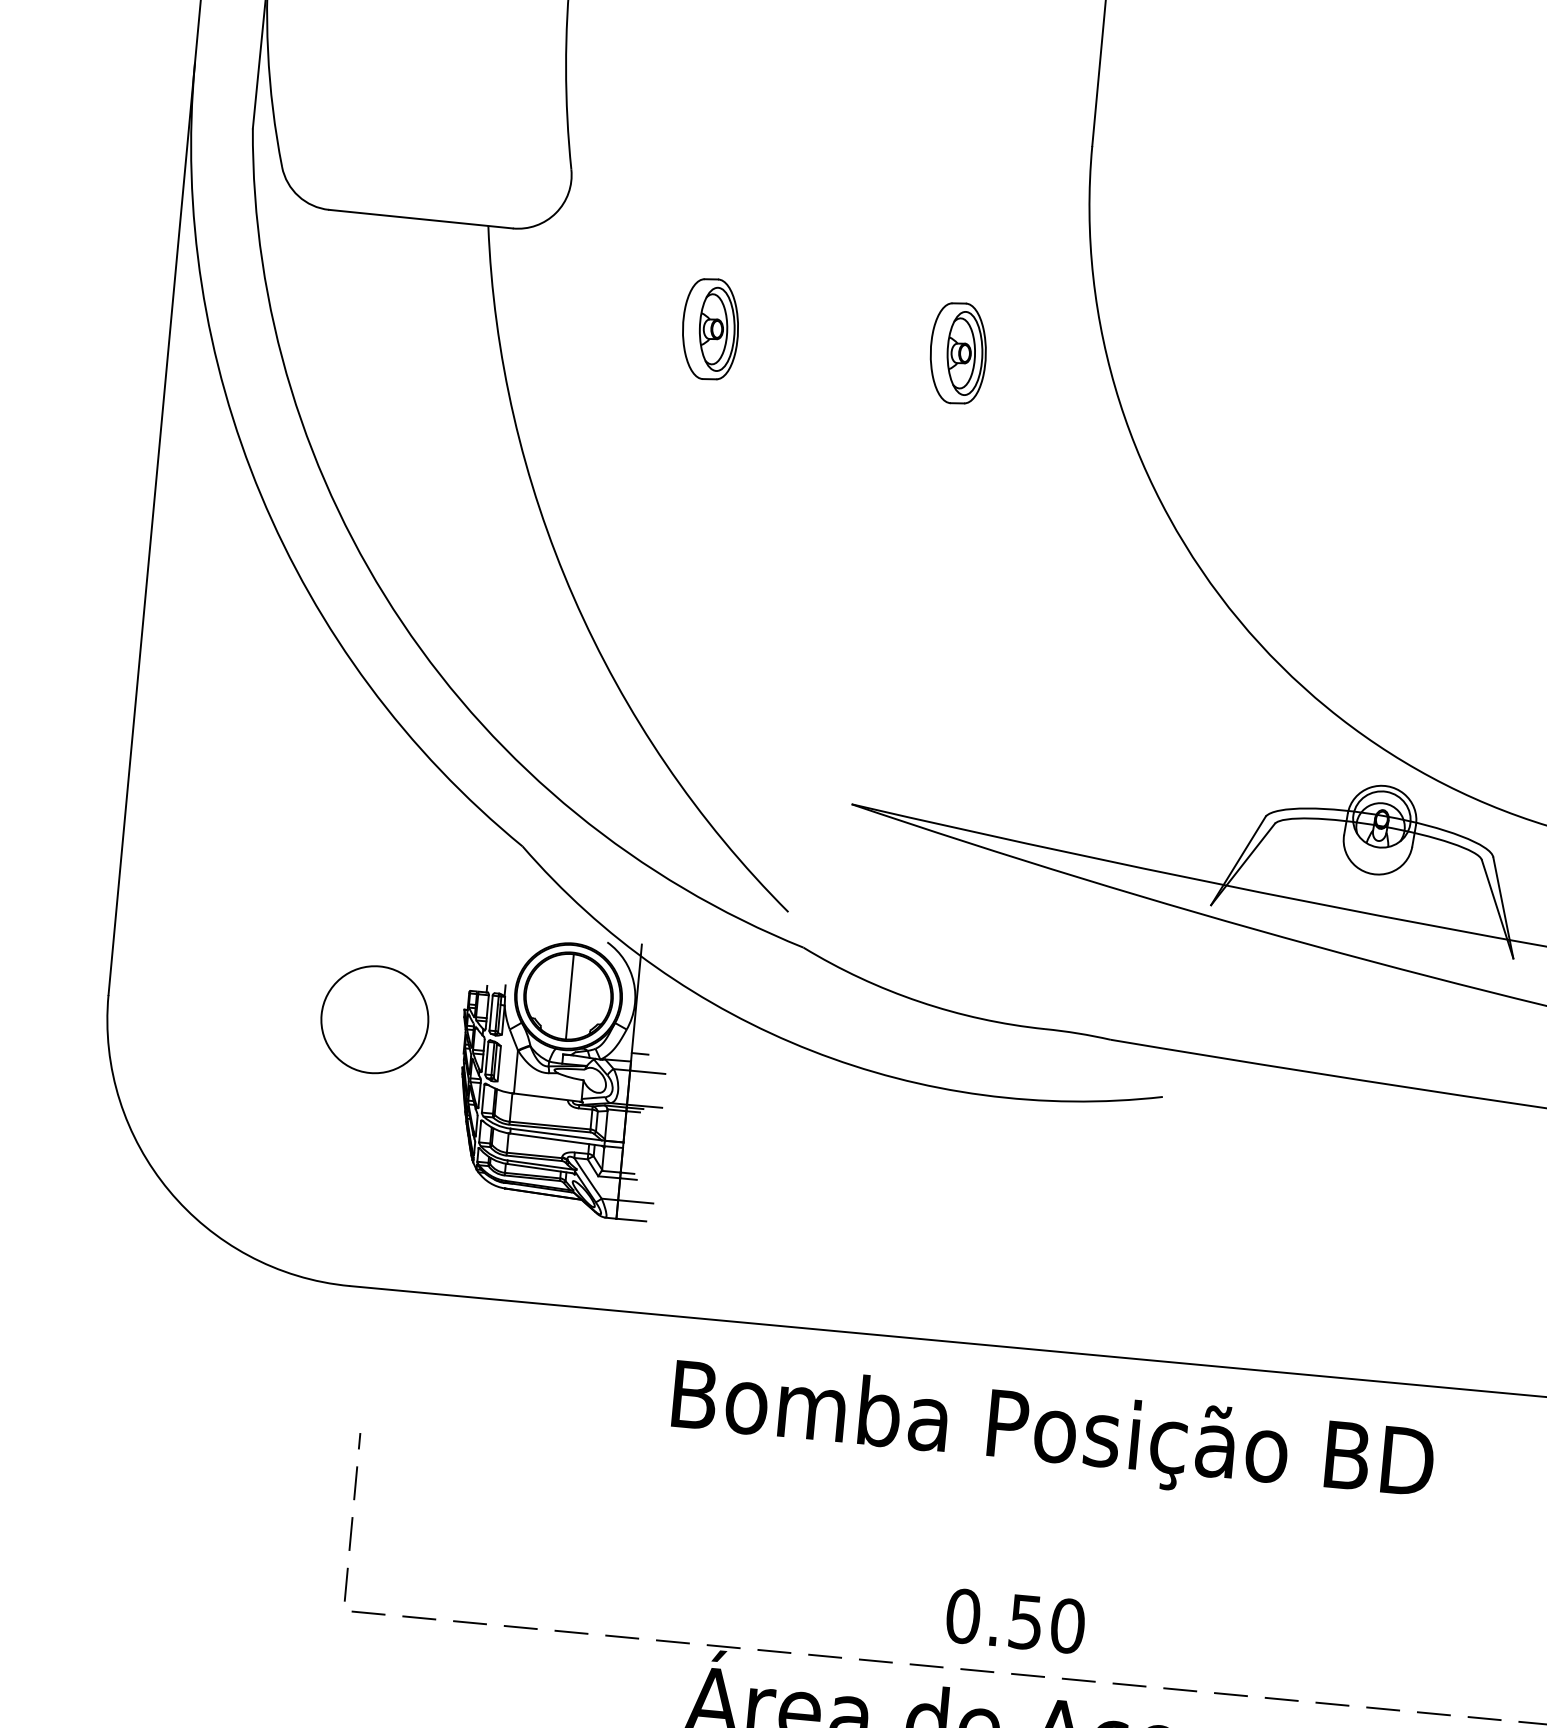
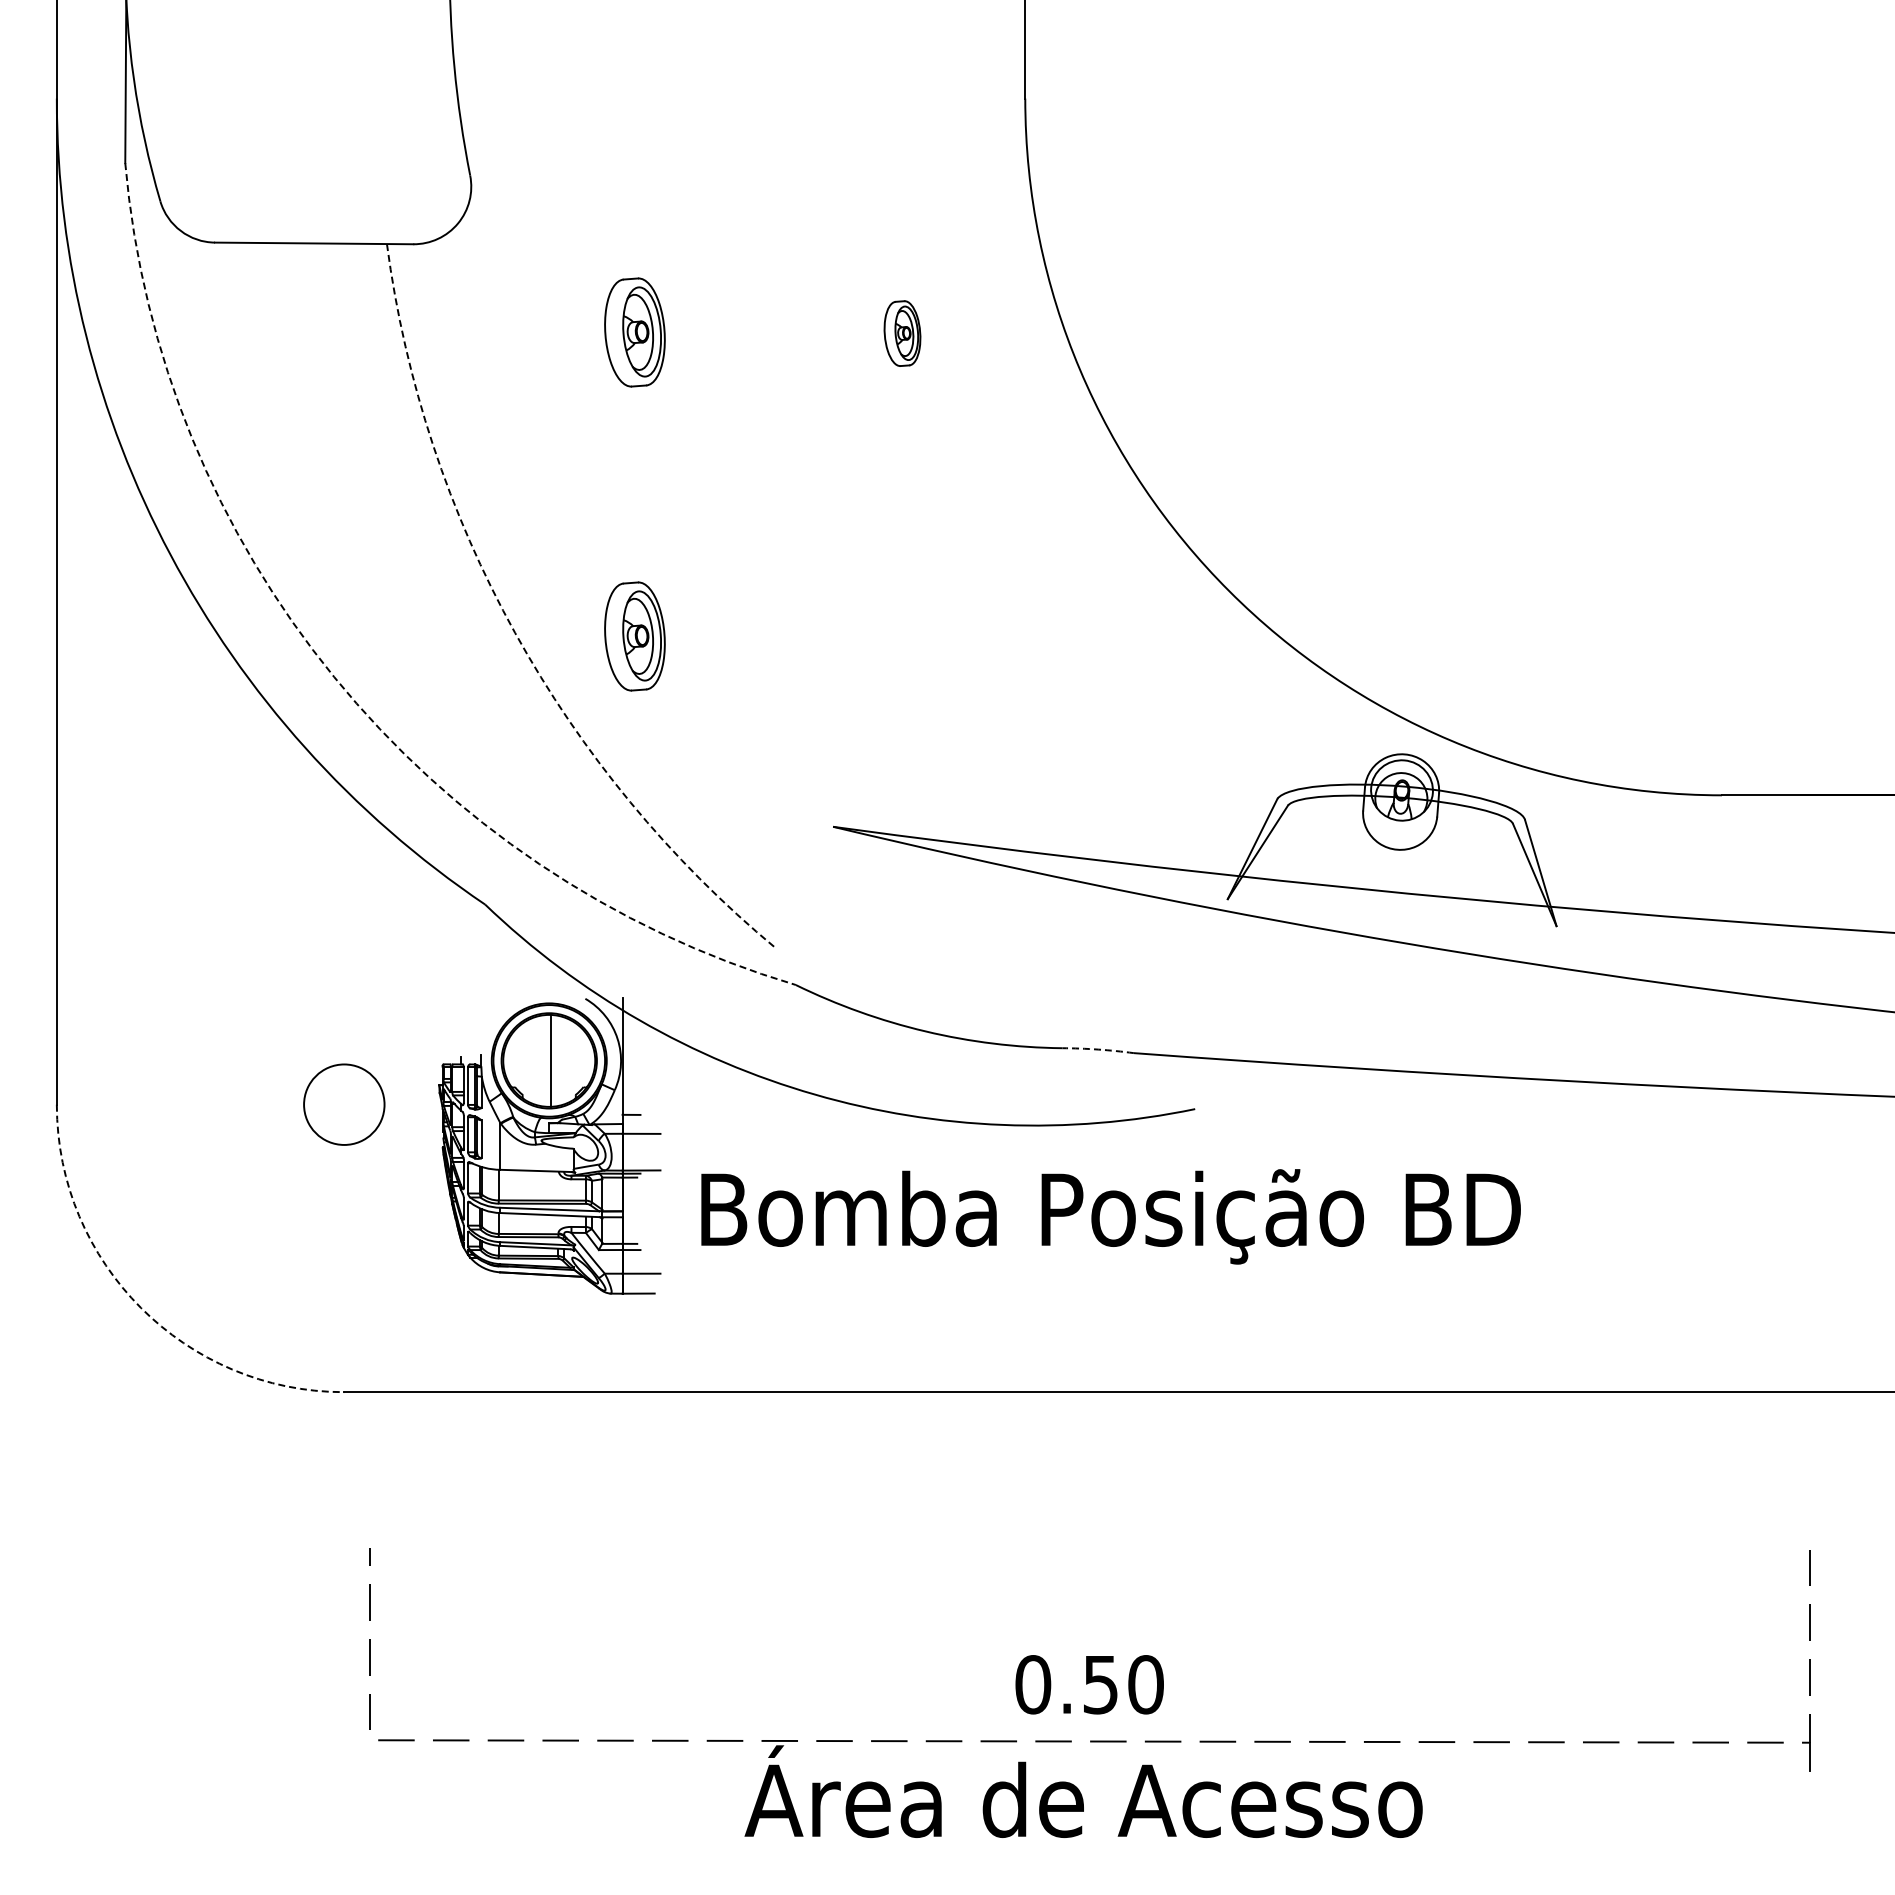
part: (958, 353) -> (902, 333), size x0.6
arc: (573, 597) -> (515, 633), solid -> dashed
part: (683, 610) -> (634, 636), added
arc: (402, 623) -> (334, 677), solid -> dashed
circle: (374, 1019) -> (343, 1104), size x0.7
arc: (1078, 1033) -> (1098, 1049), solid -> dashed
arc: (169, 1190) -> (141, 1307), solid -> dashed
text: (1052, 1434) -> (1110, 1216), moved

